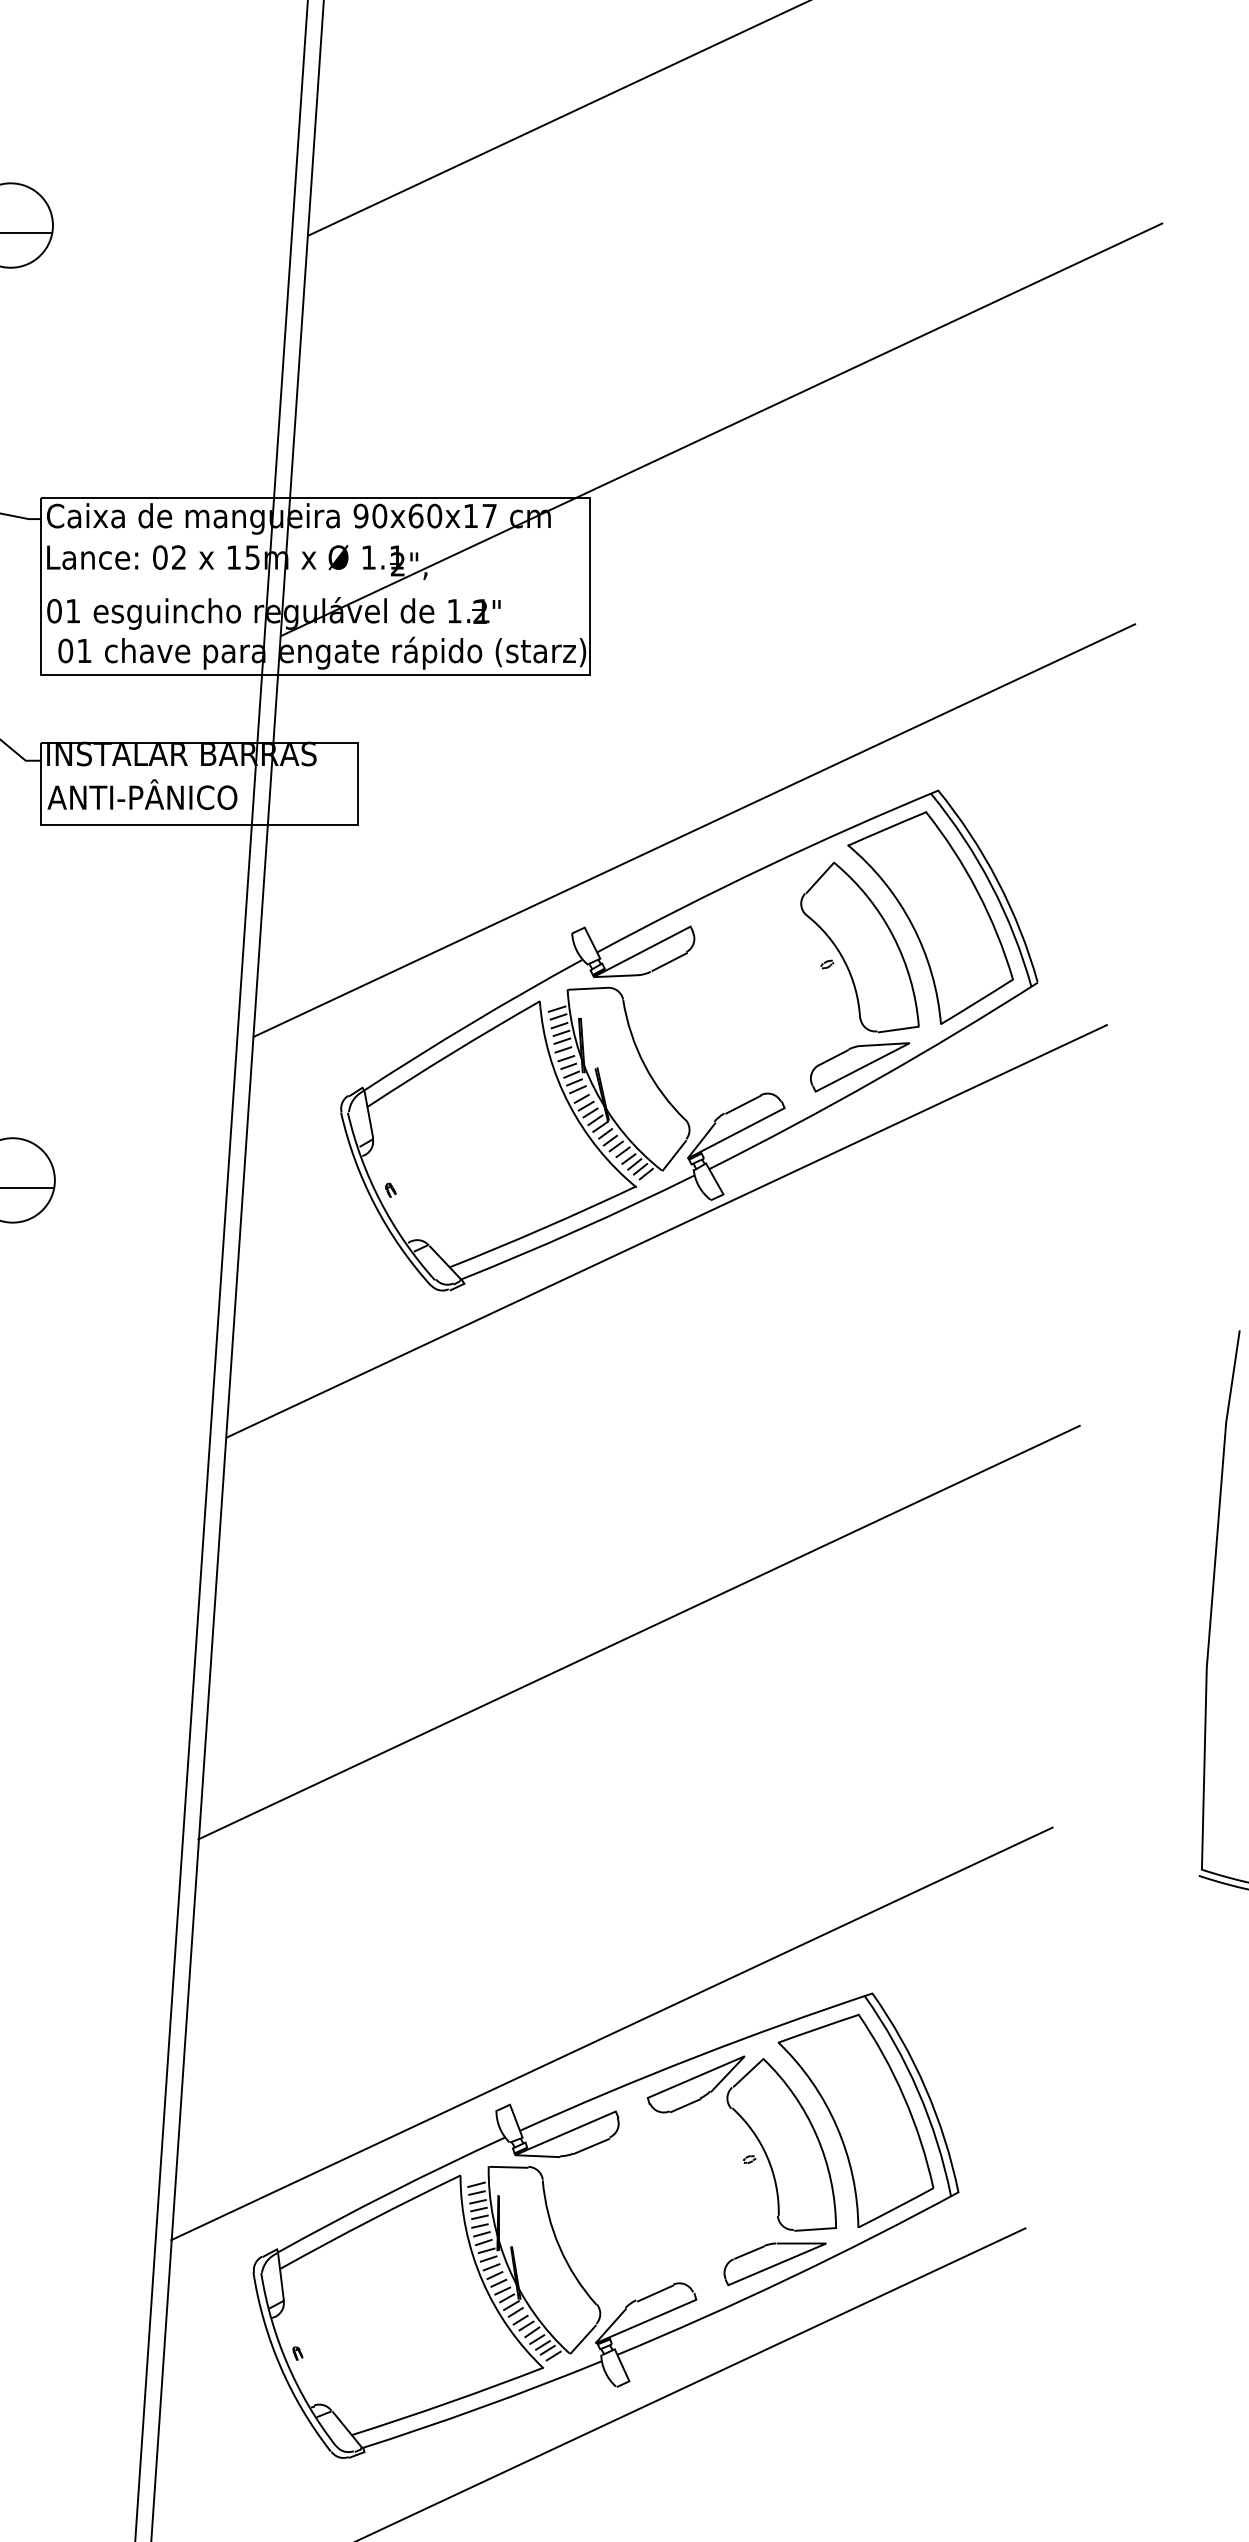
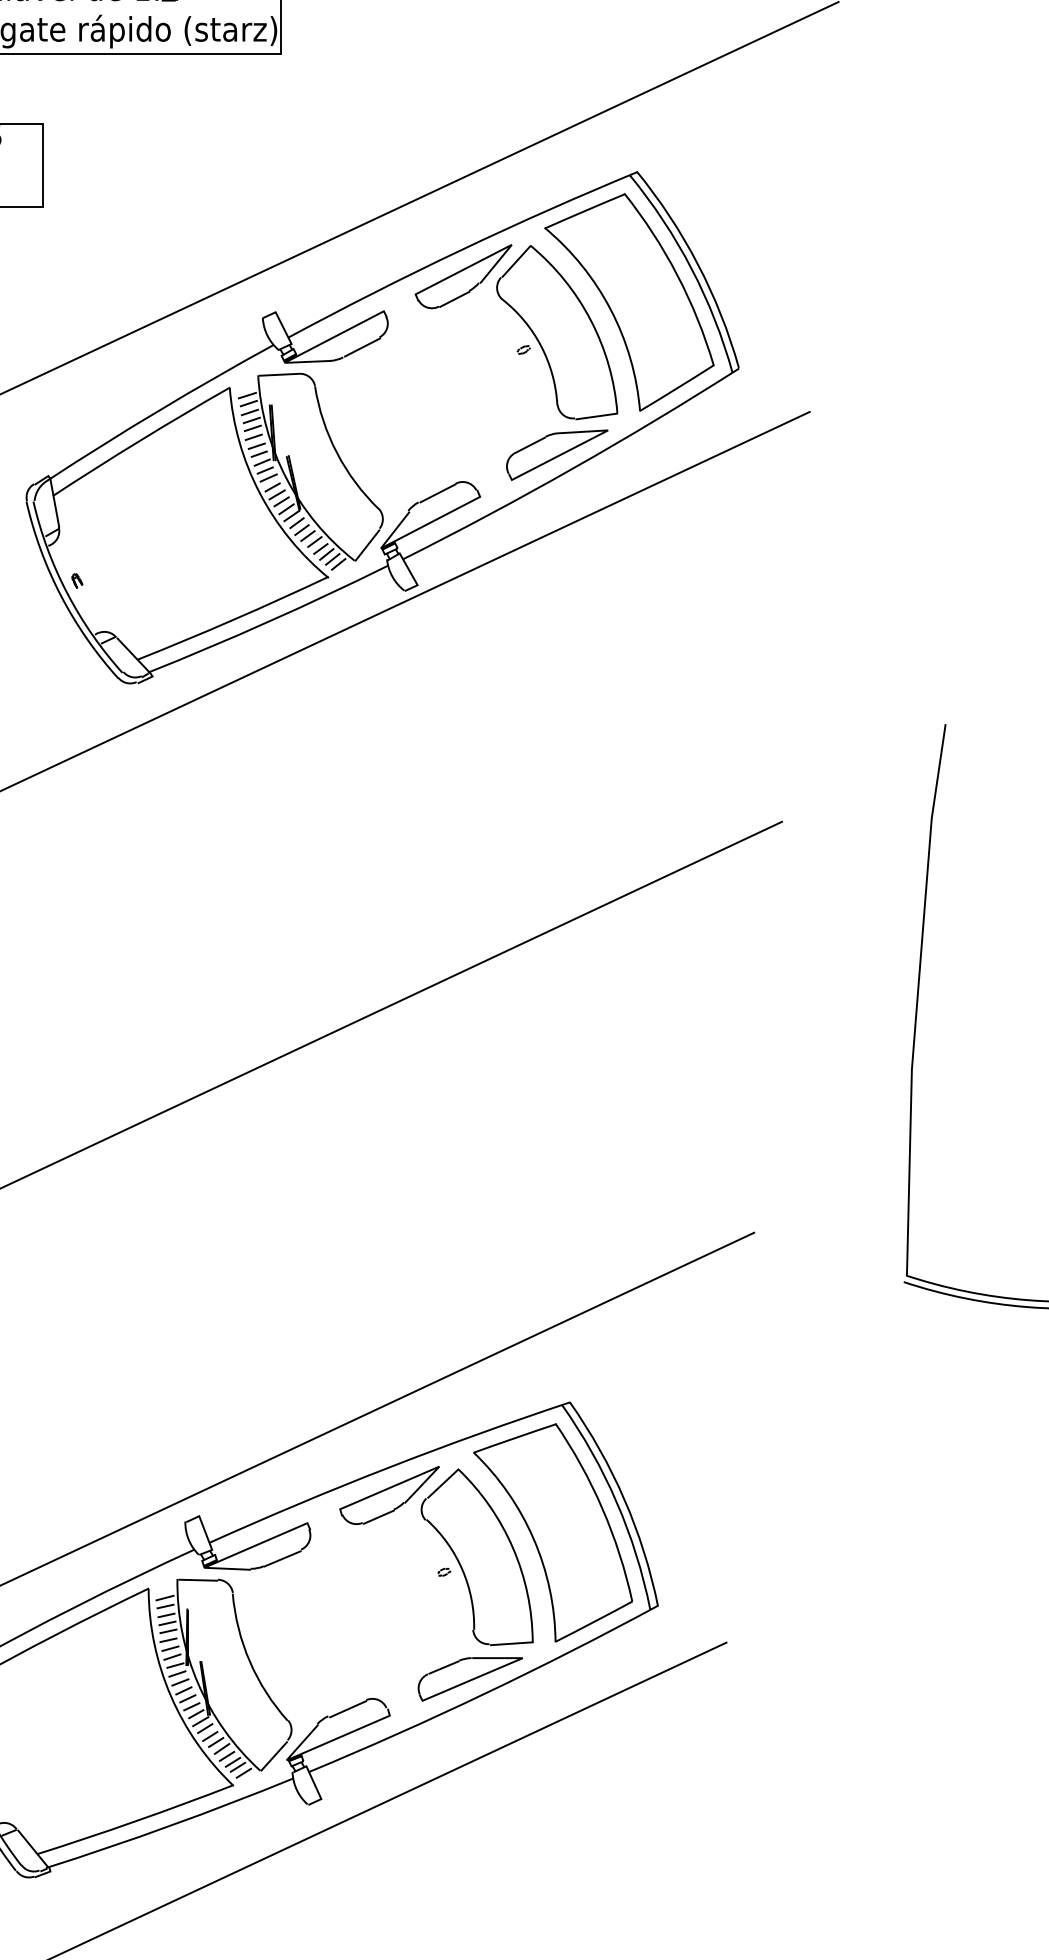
part: (768, 892) -> (463, 276), added

